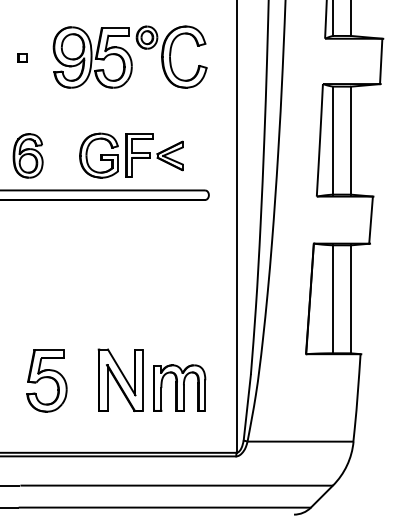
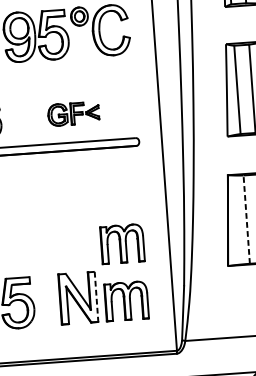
part: (131, 155) -> (73, 113), size x0.6
line: (332, 299) -> (246, 219), solid -> dashed
part: (179, 317) -> (122, 243), added
line: (143, 380) -> (96, 297), solid -> dashed

